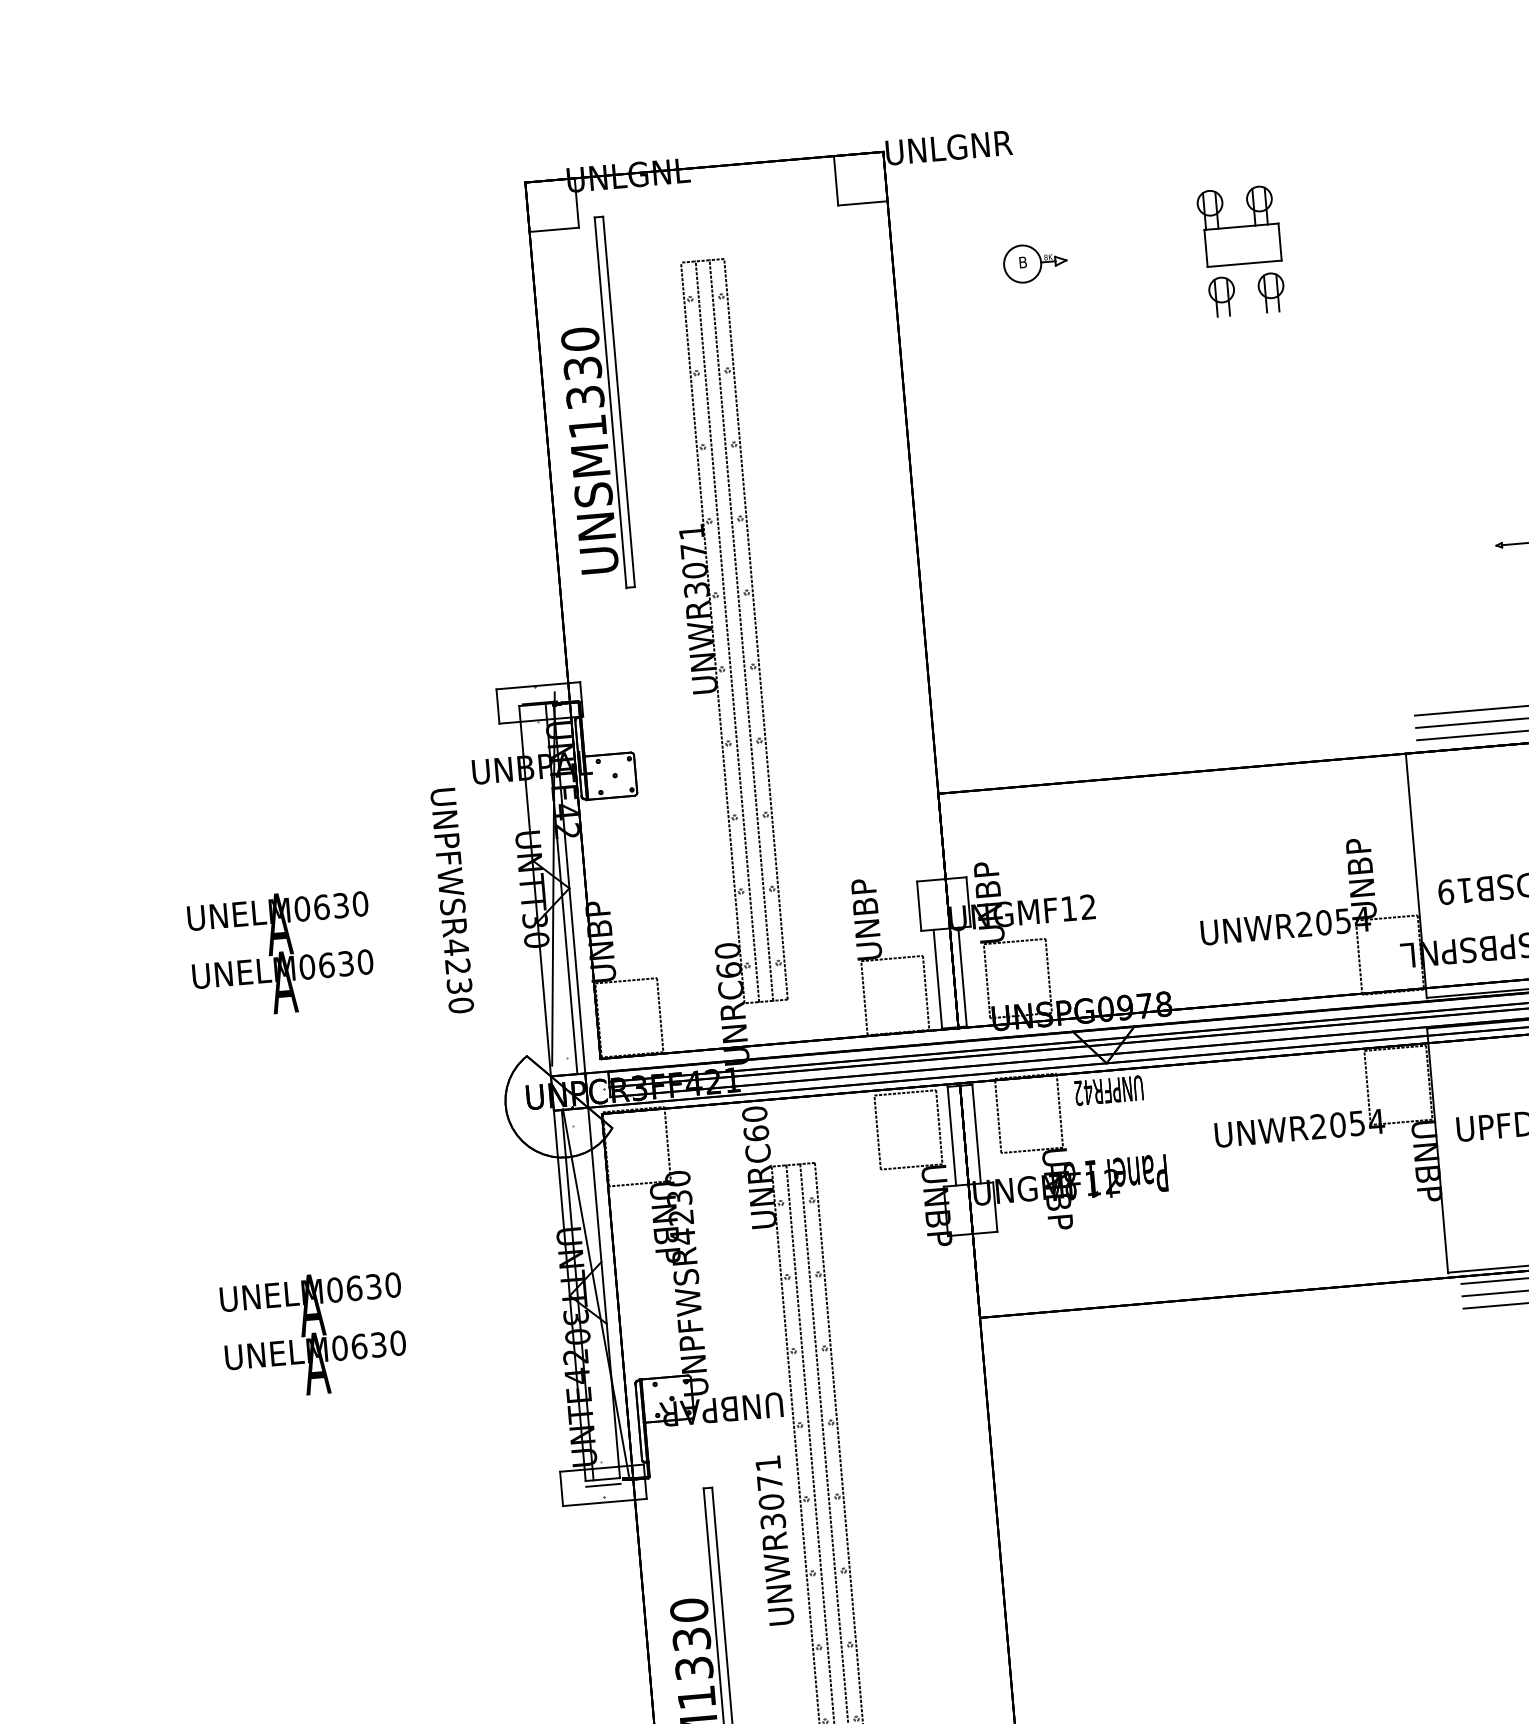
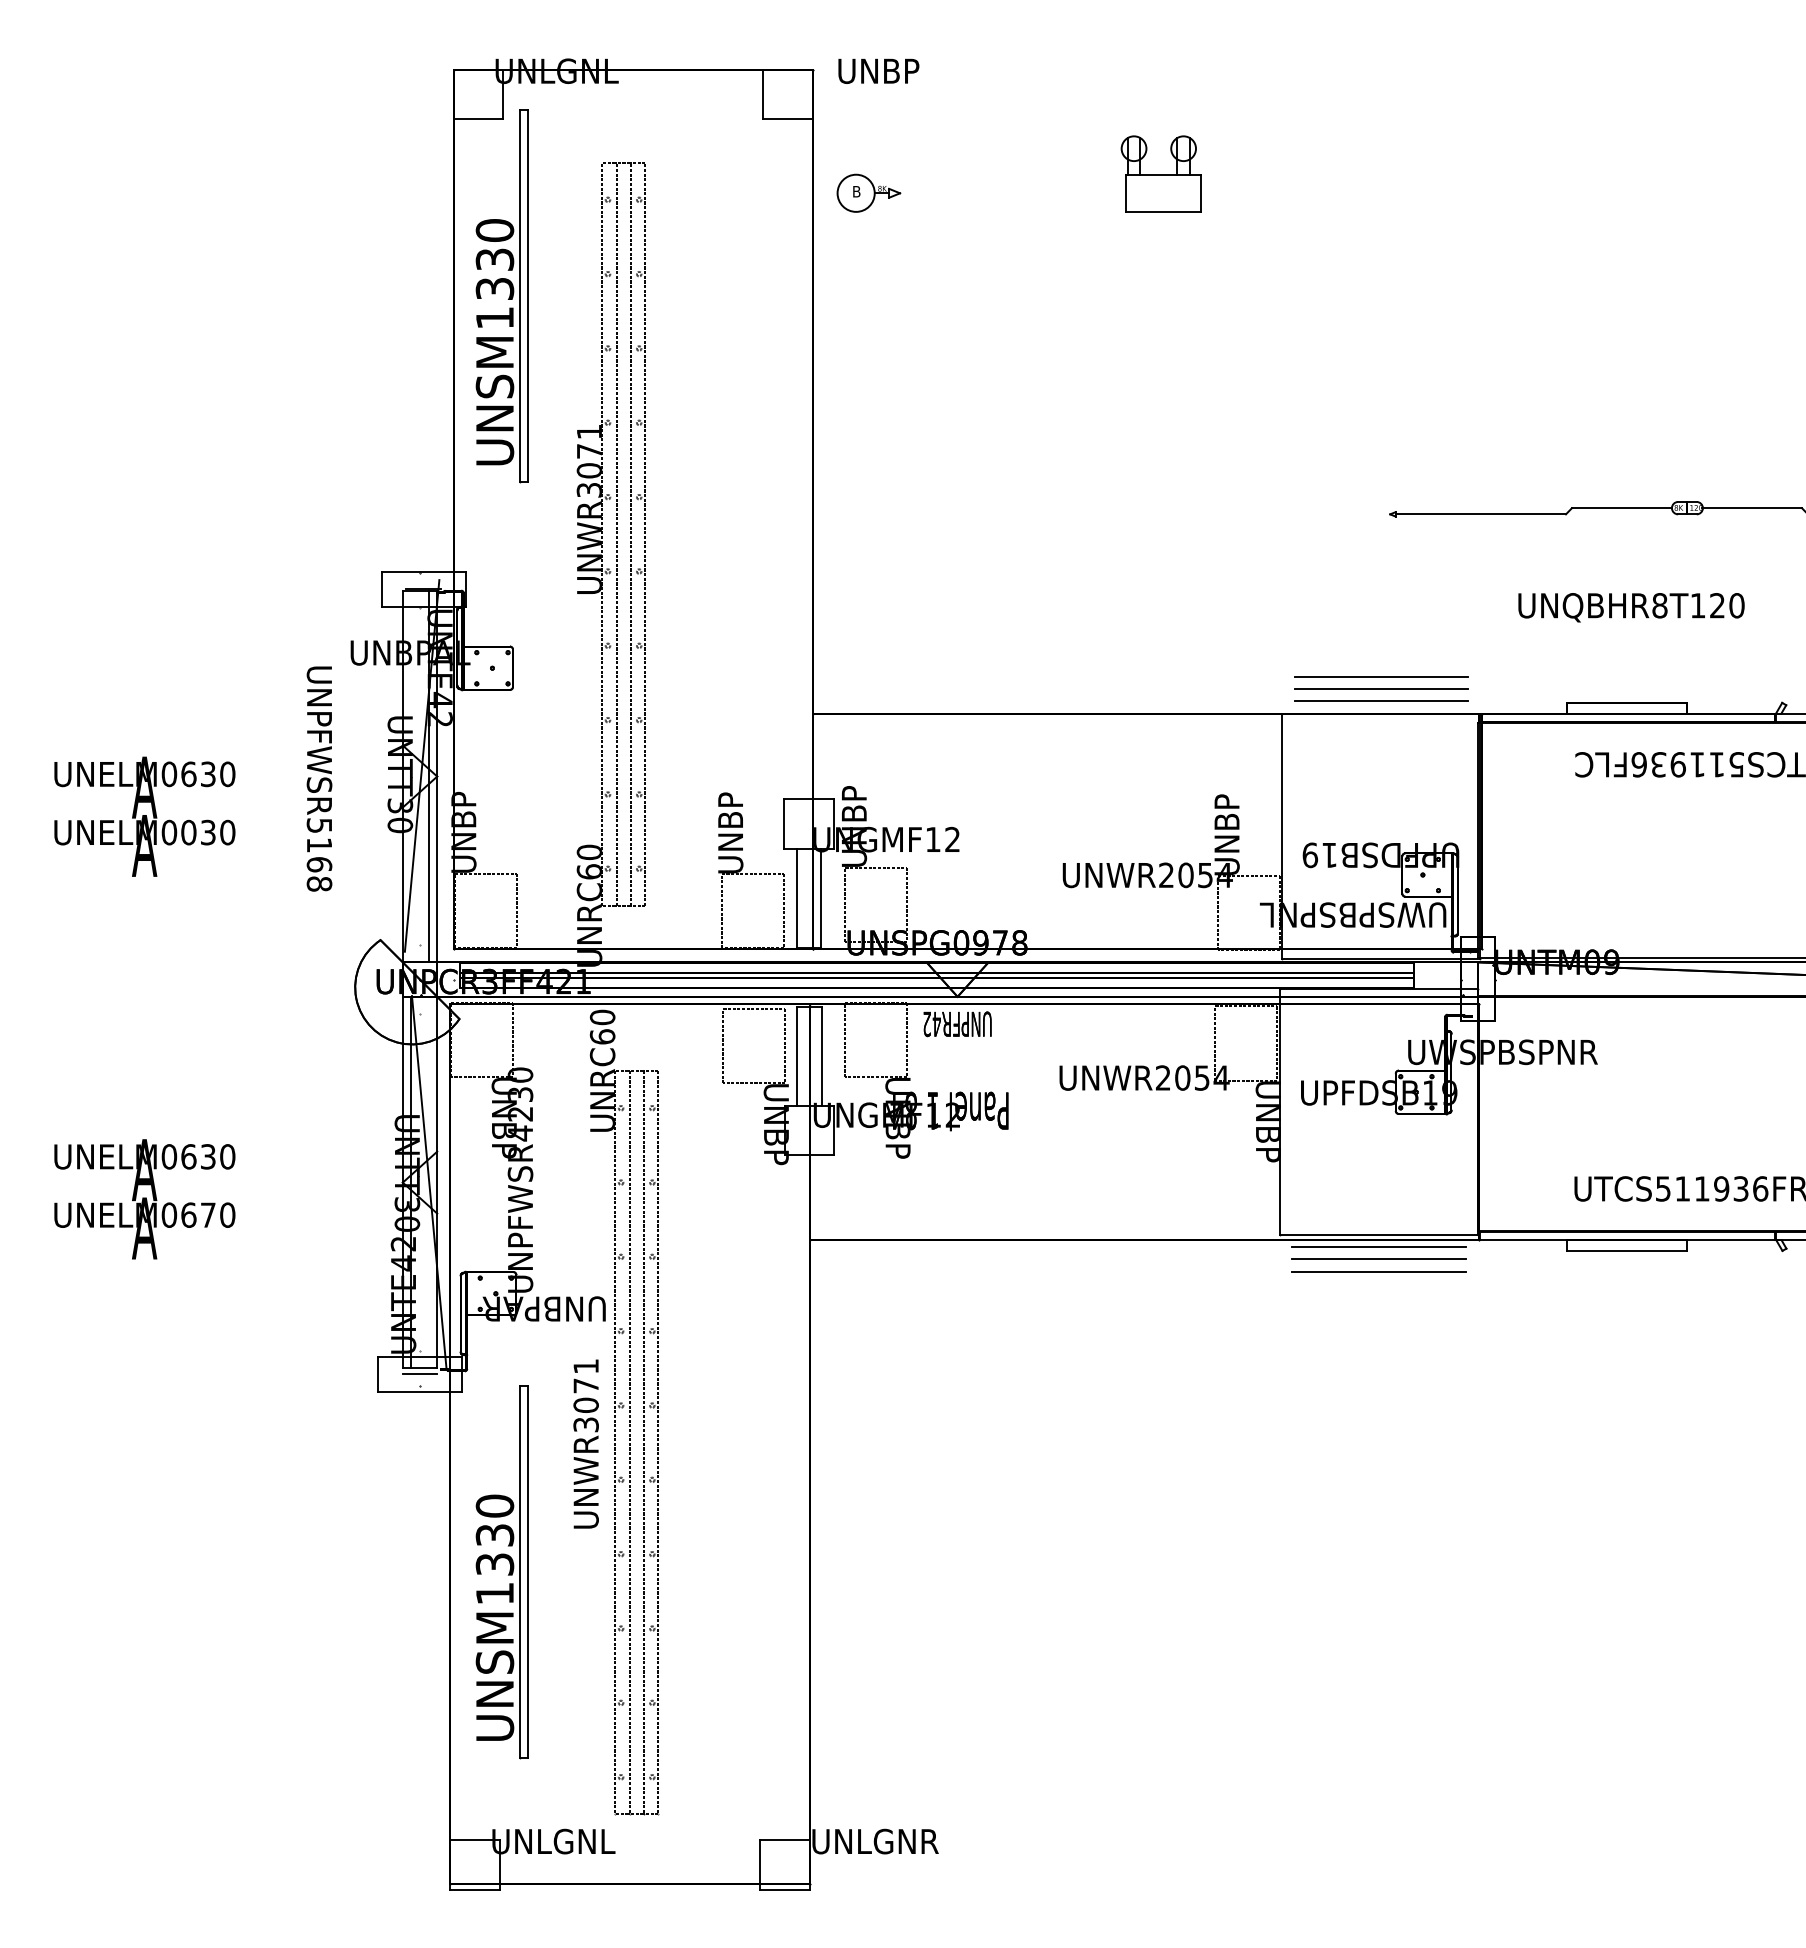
text: (948, 148) -> (878, 71), UNLGNR -> UNBP
part: (1034, 262) -> (868, 192), moved
part: (1271, 292) -> (1187, 242), removed
part: (1222, 296) -> (1138, 242), removed
text: (326, 965) -> (188, 832), UNELM0630 -> UNELM0030
text: (458, 976) -> (319, 854), UNPFWSR4230 -> UNPFWSR5168
text: (378, 1344) -> (208, 1214), UNELM0630 -> UNELM0670

